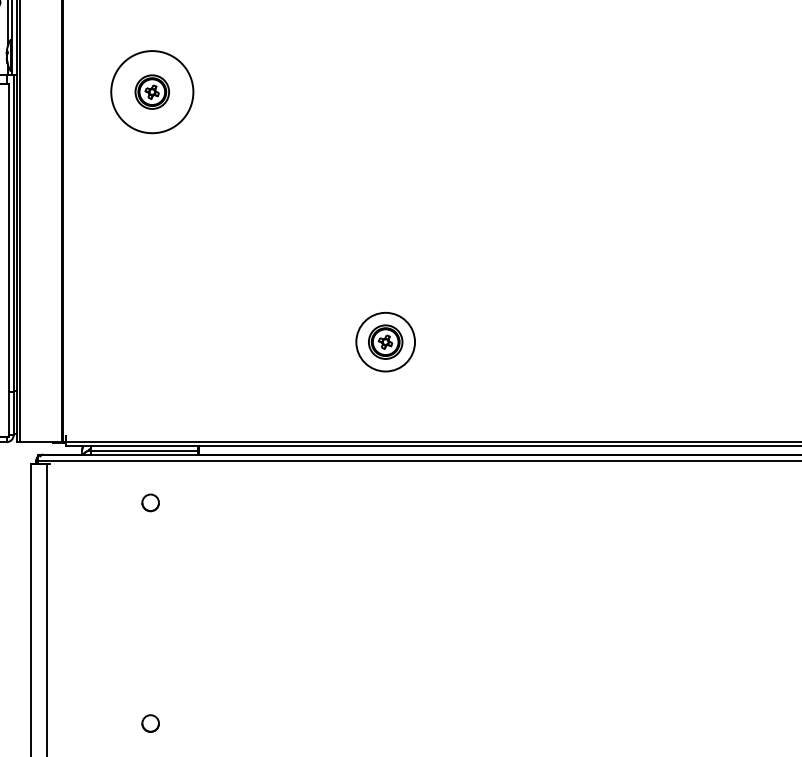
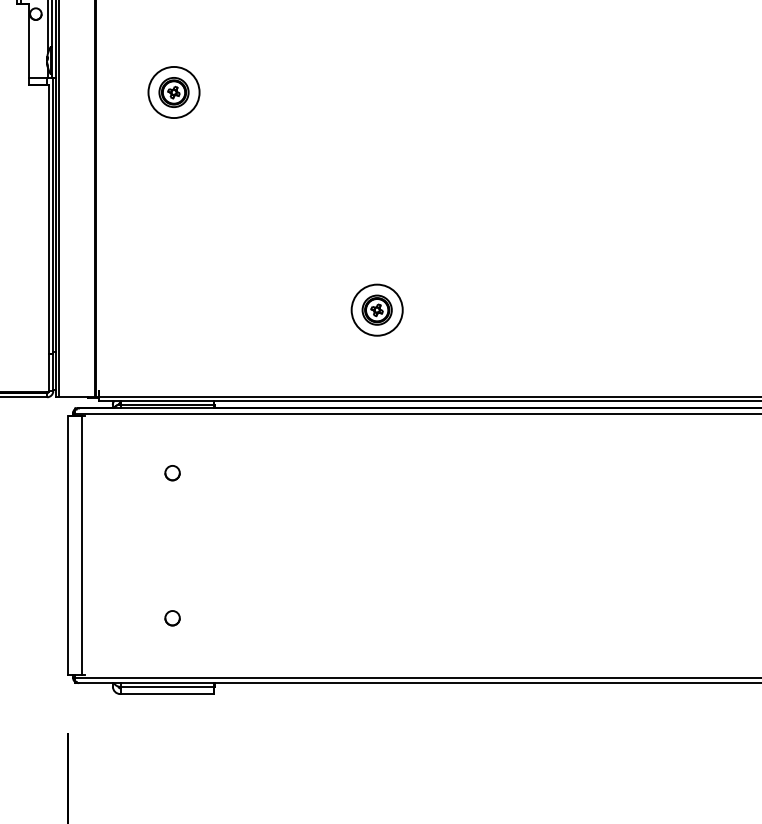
circle: (151, 92) -> (173, 92), size x0.71
circle: (150, 503) -> (172, 473), moved
circle: (150, 723) -> (172, 618), moved

